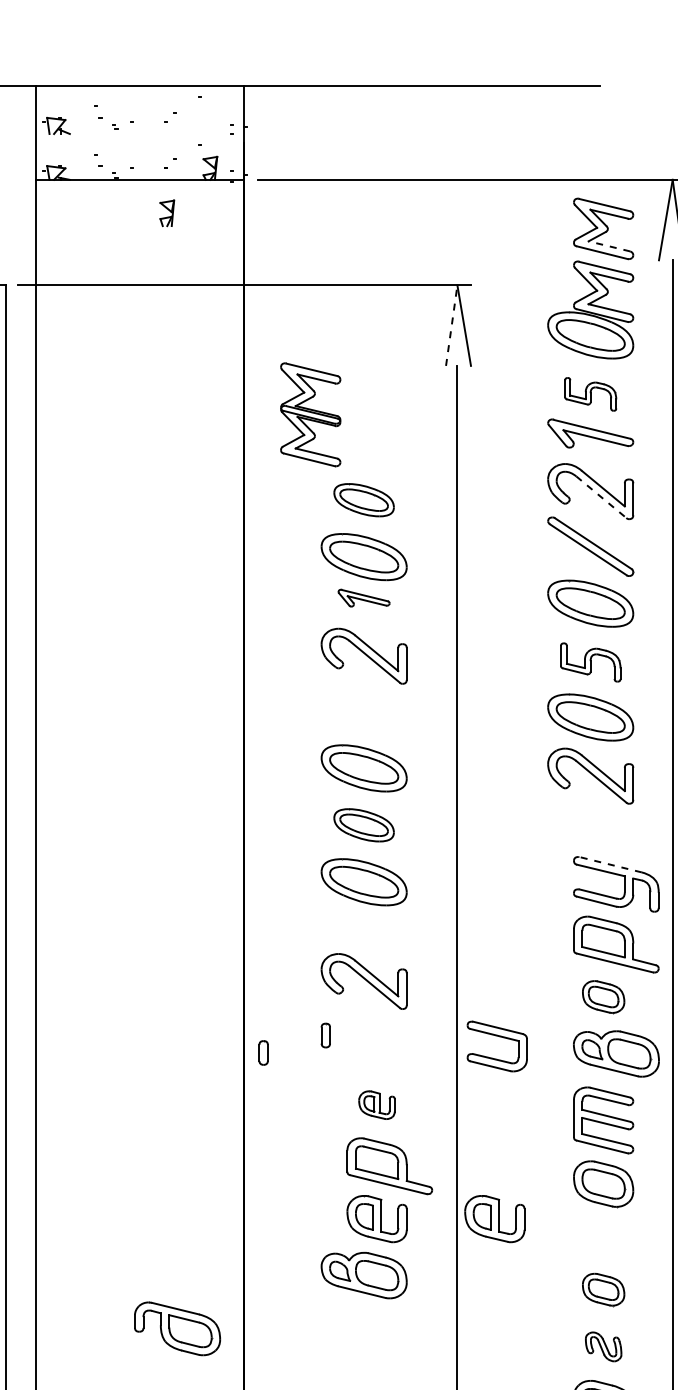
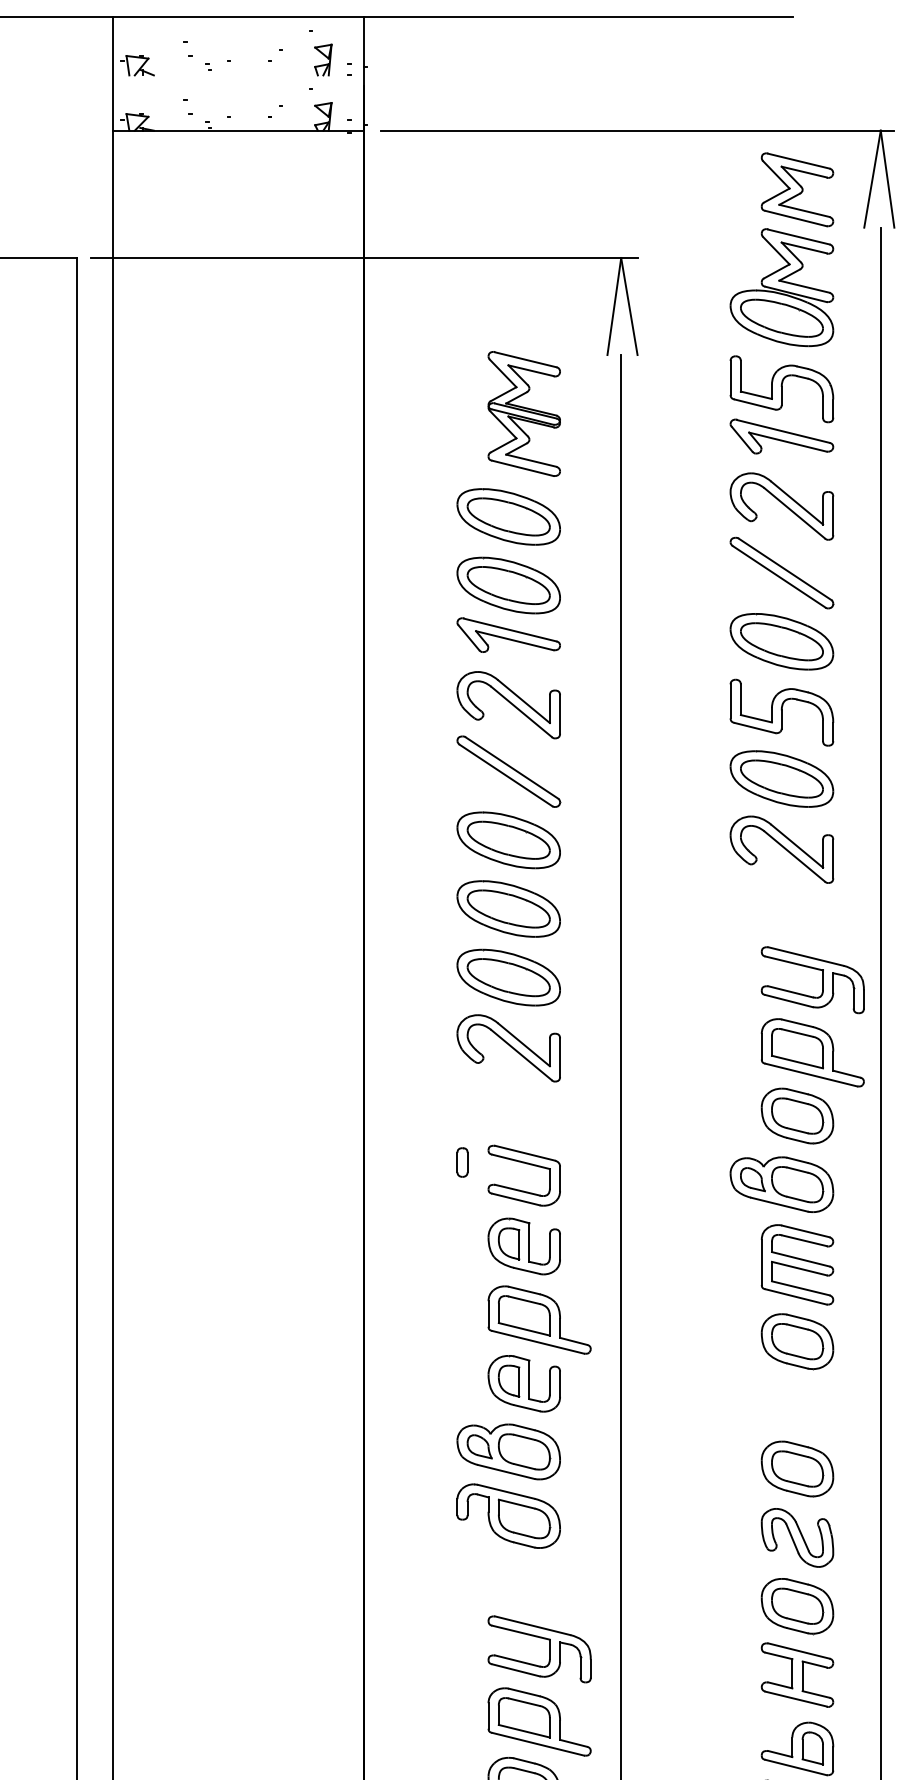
part: (167, 212) -> (323, 59), moved
line: (609, 246) -> (804, 210), dashed -> solid
line: (451, 325) -> (614, 306), dashed -> solid
part: (590, 394) -> (781, 389), size x1.67
part: (310, 414) -> (523, 413), moved
line: (601, 497) -> (795, 513), dashed -> solid
part: (363, 499) -> (508, 516), size x1.43
part: (363, 597) -> (508, 634), size x1.67
part: (590, 662) -> (781, 712), size x1.43
part: (363, 711) -> (508, 771), added
part: (363, 824) -> (508, 908), size x1.43
line: (610, 864) -> (805, 956), dashed -> solid
part: (363, 981) -> (508, 1048), moved
part: (603, 996) -> (797, 1115), size x1.43
part: (499, 1037) -> (526, 1164), moved
part: (263, 1052) -> (387, 1183), removed
part: (616, 1053) -> (781, 1184), moved
part: (376, 1105) -> (523, 1246), size x1.67
part: (494, 1218) -> (665, 1383), removed
part: (603, 1289) -> (797, 1468), size x1.43
part: (177, 1328) -> (508, 1515), moved
part: (603, 1346) -> (797, 1537), size x1.67

